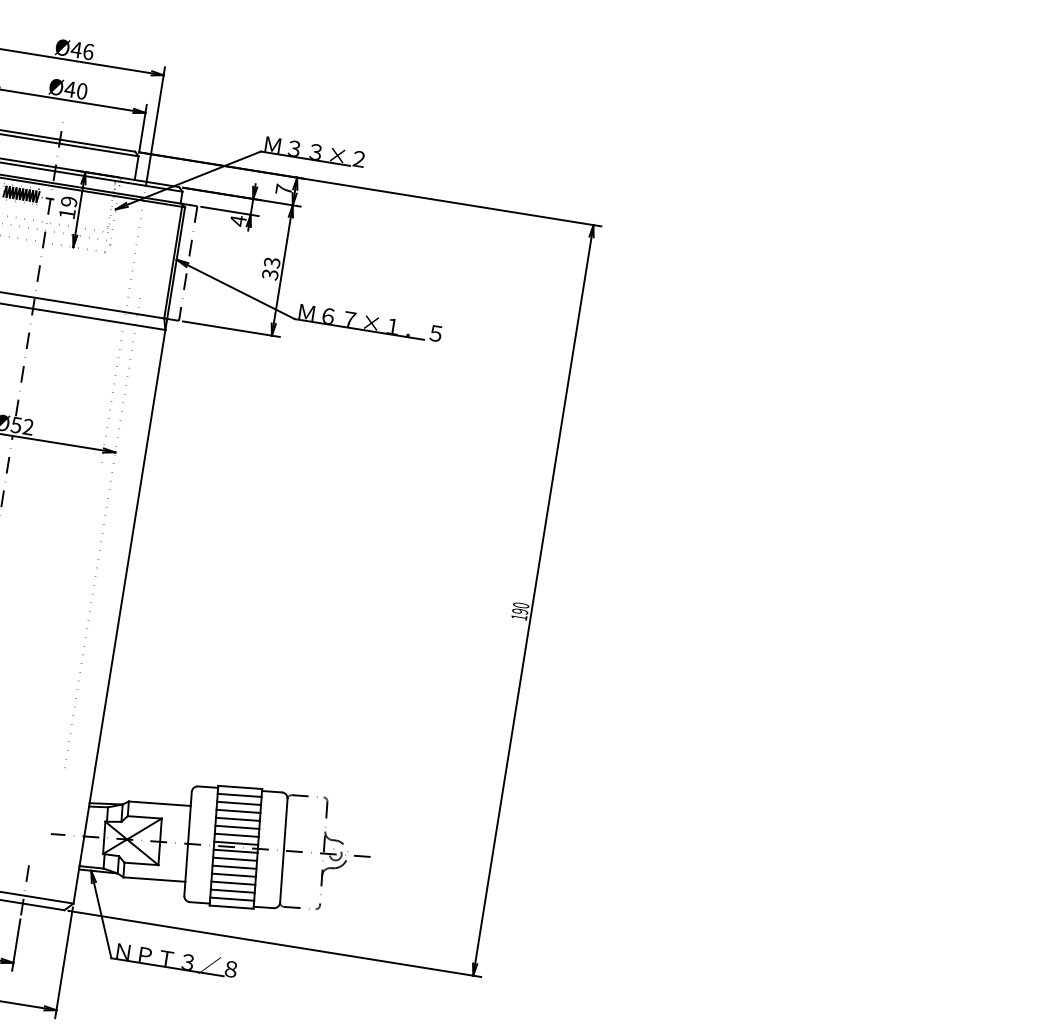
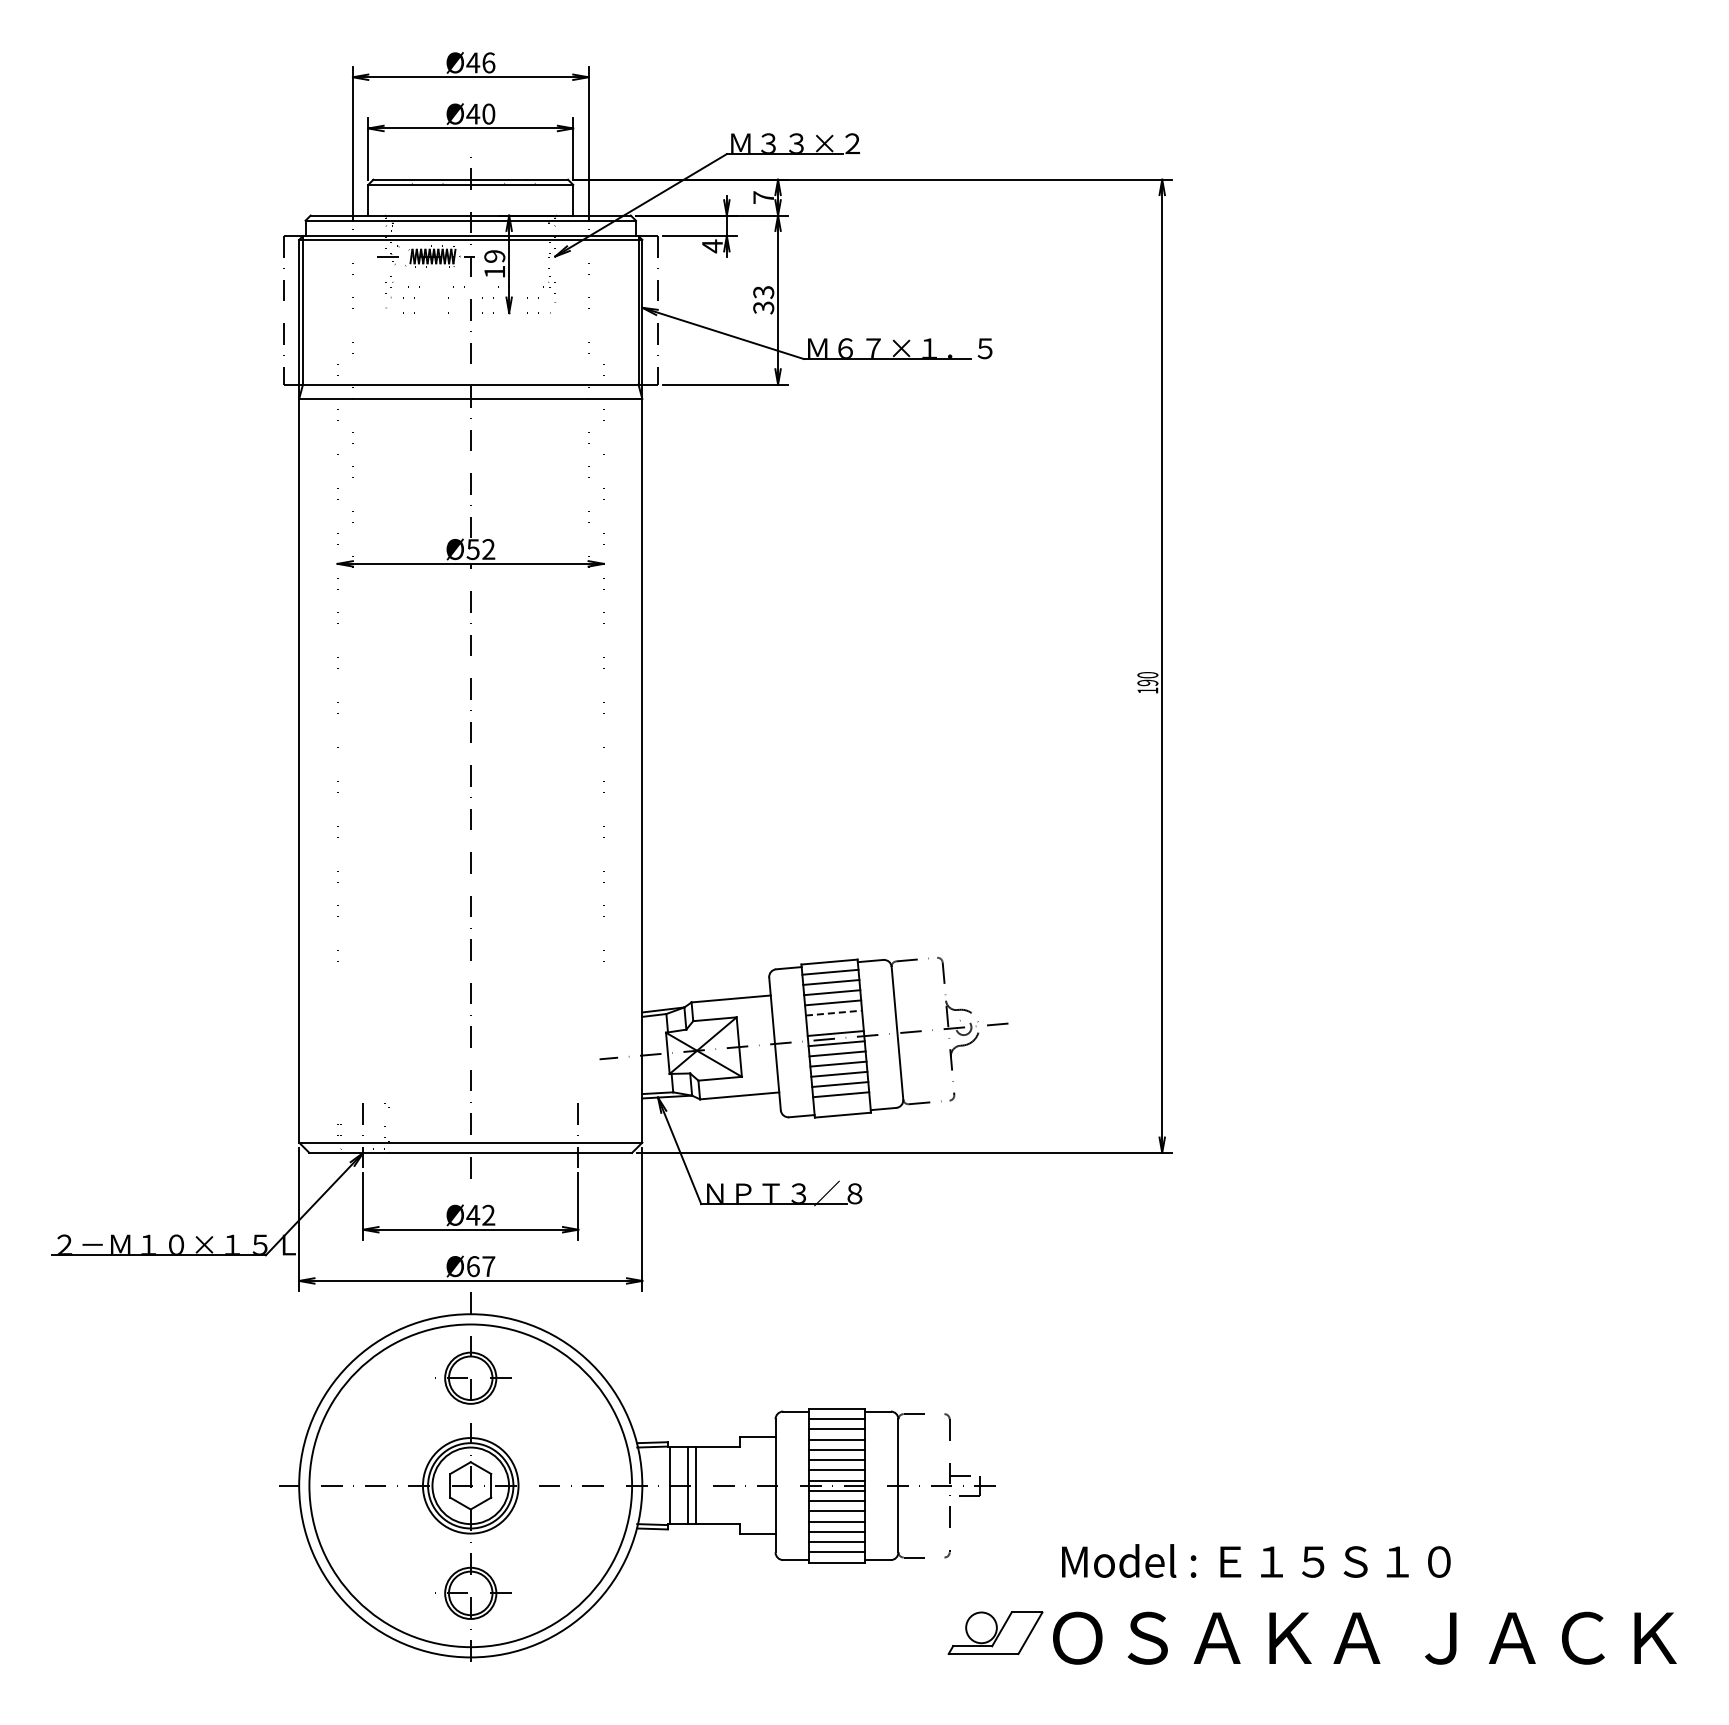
line: (237, 827) -> (834, 1013), solid -> dashed
line: (236, 834) -> (834, 1022), removed
line: (231, 898) -> (841, 1104), removed

